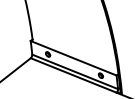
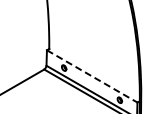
line: (73, 58) -> (92, 76), solid -> dashed

